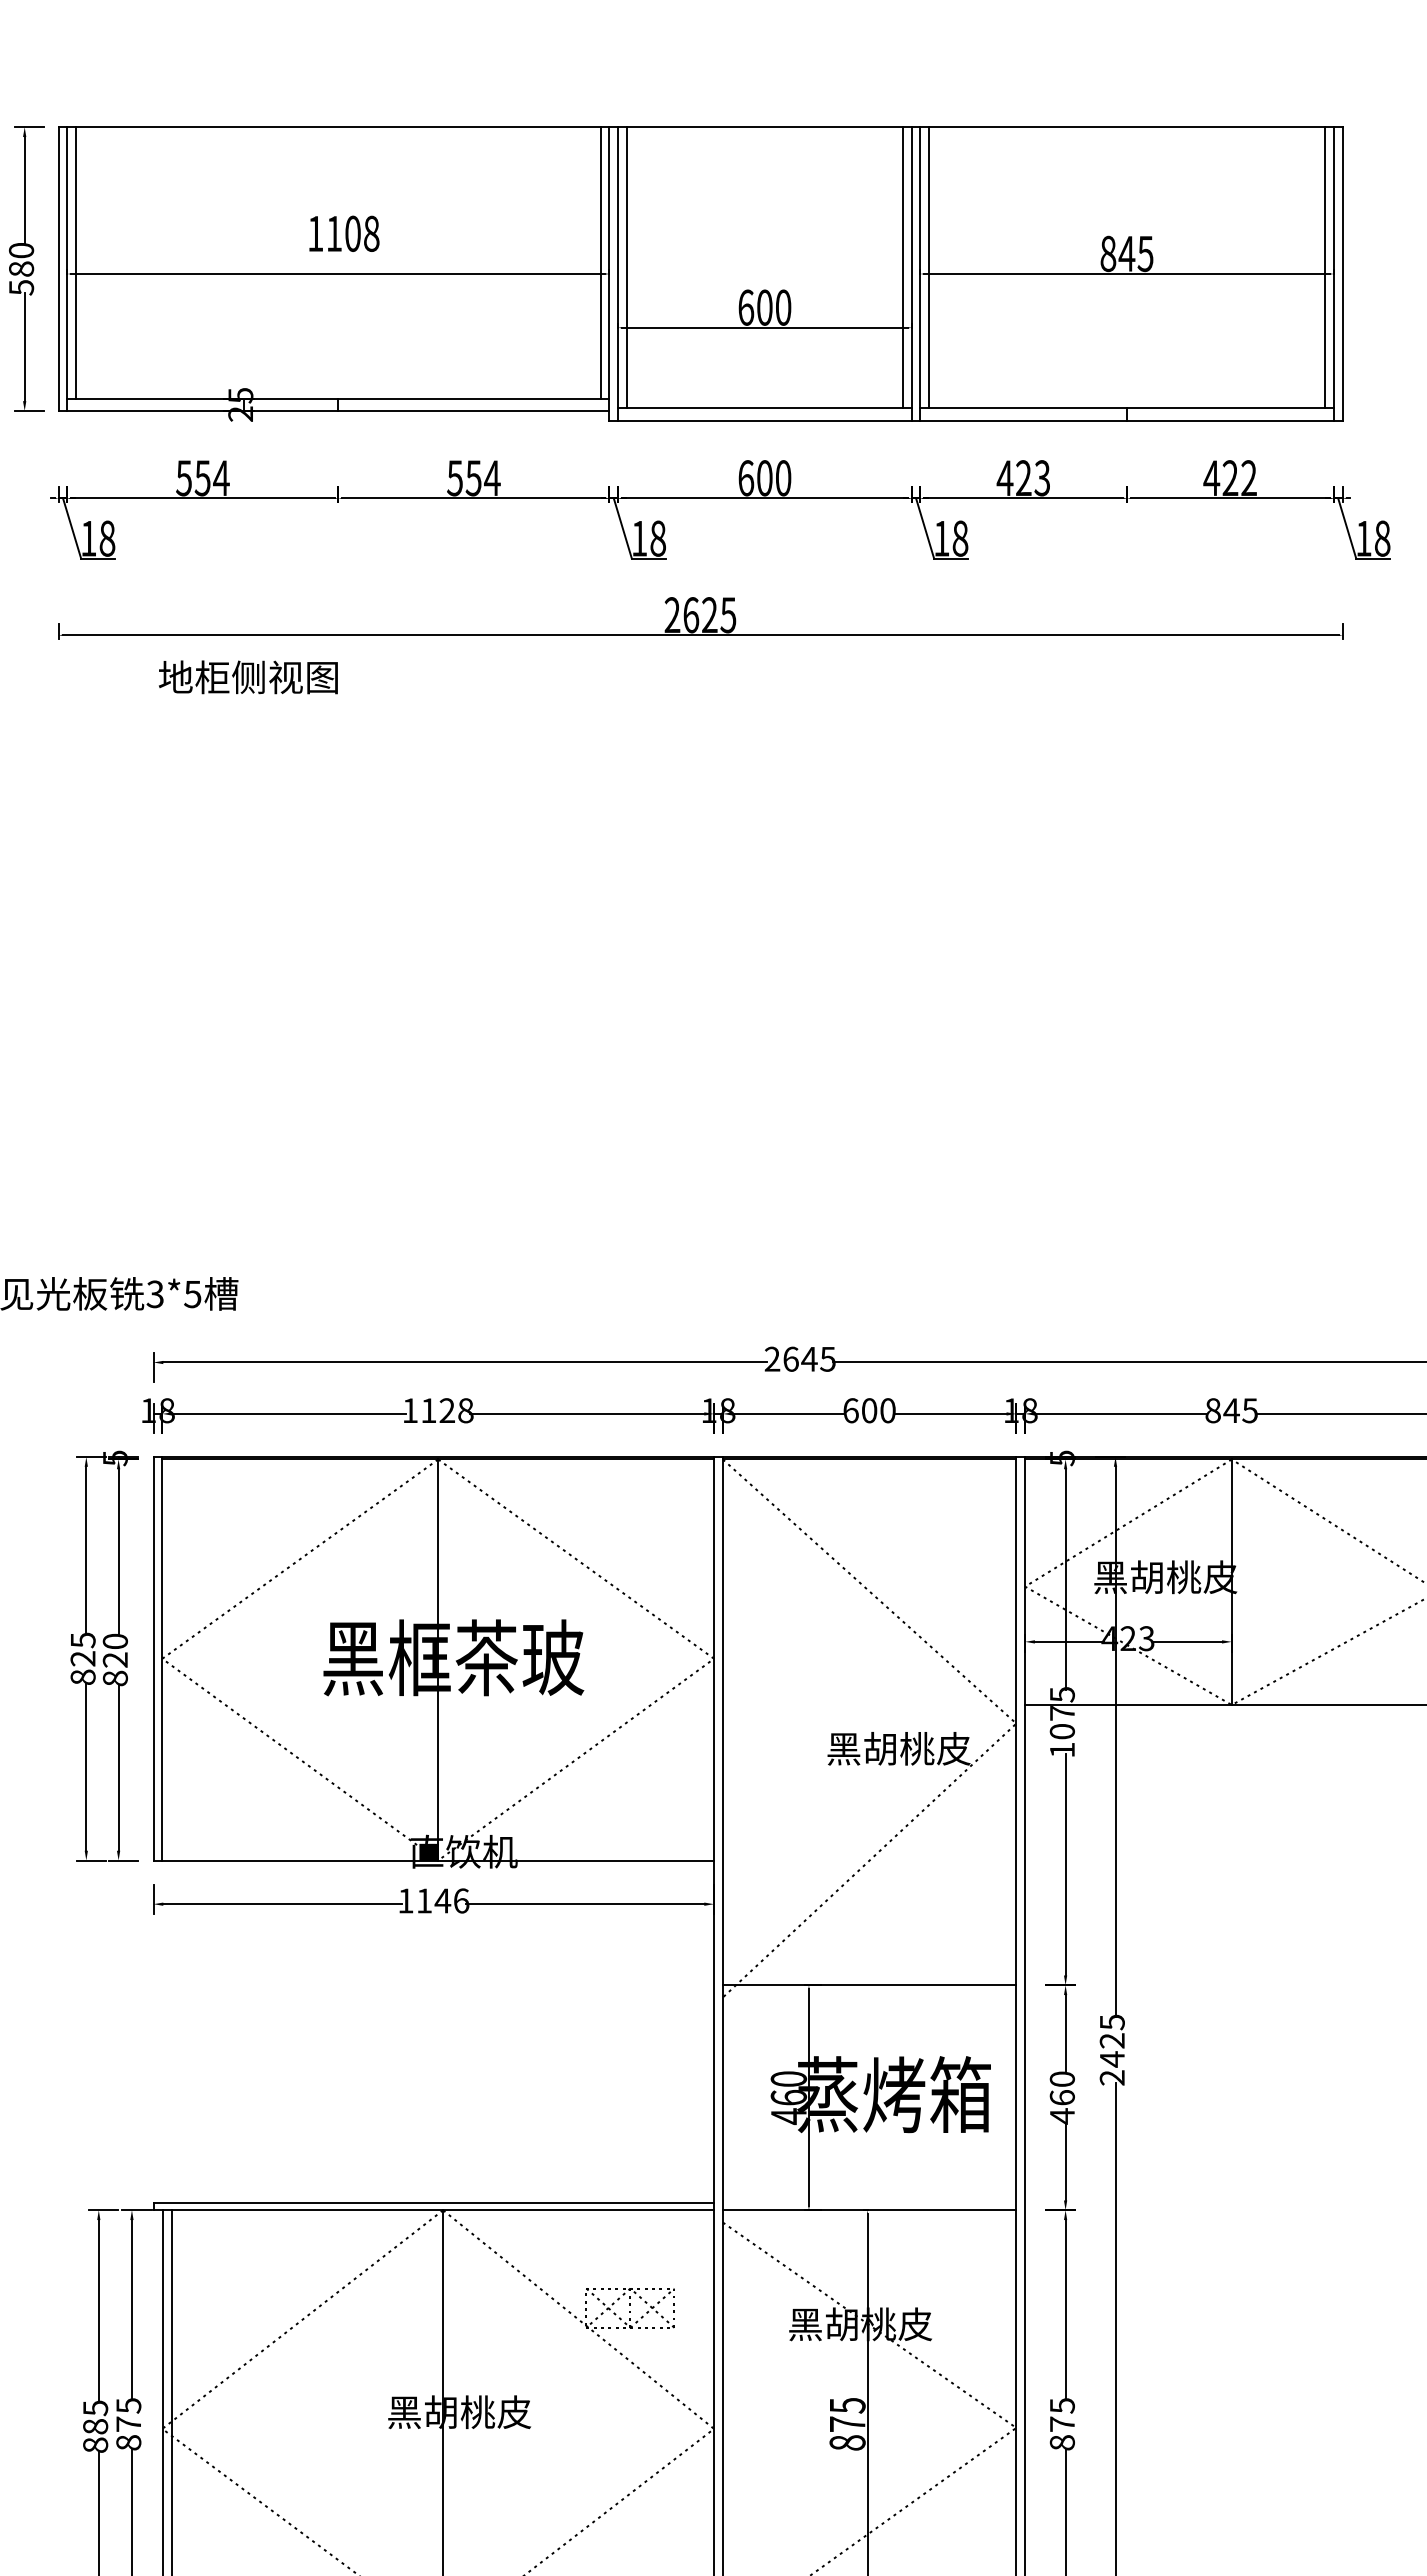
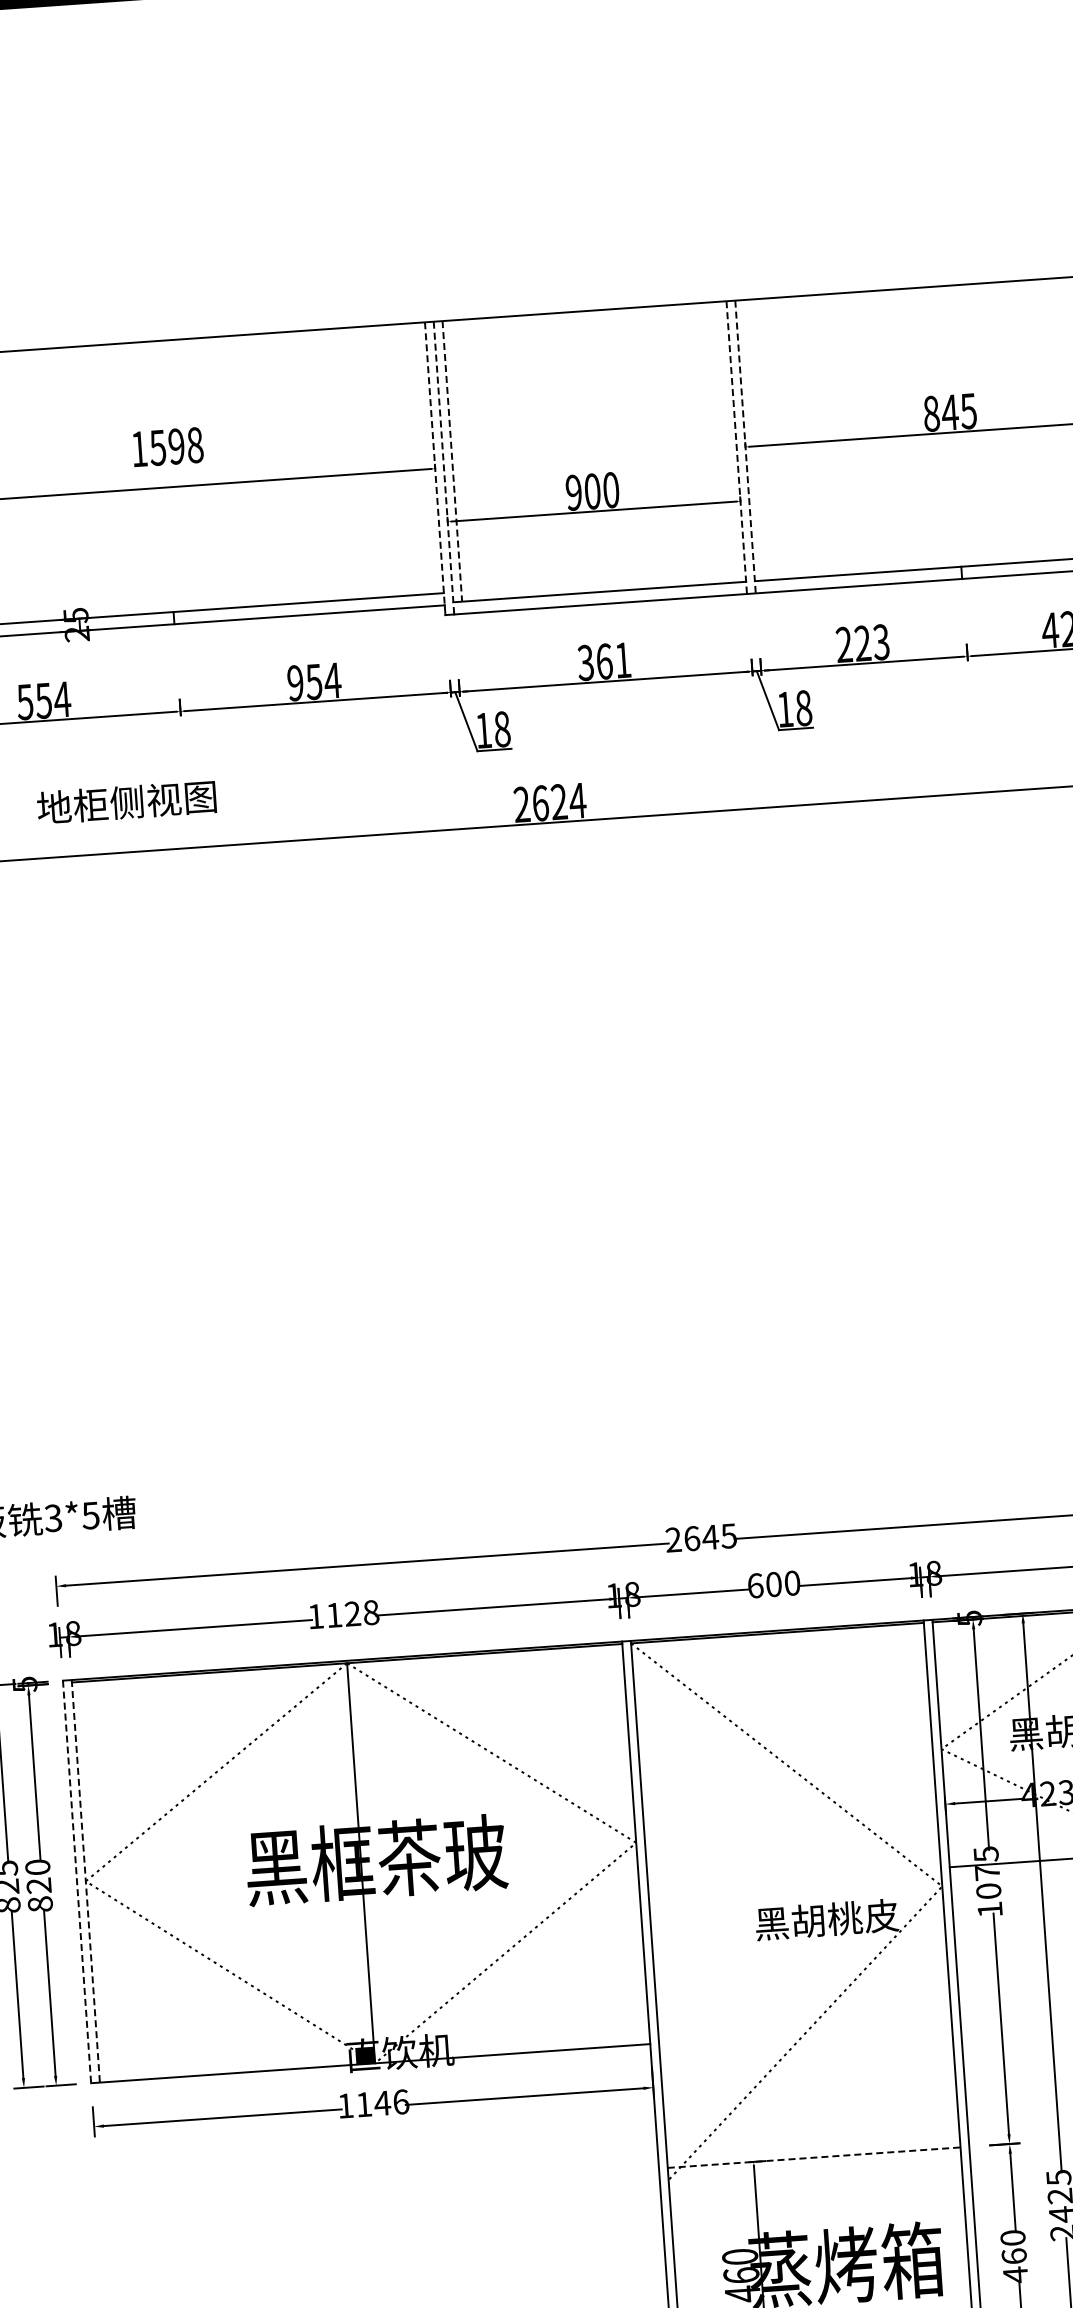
text: (343, 233) -> (167, 446), 1108 -> 1598
line: (600, 262) -> (425, 457), removed
line: (627, 267) -> (452, 460), solid -> dashed
line: (902, 267) -> (727, 441), removed
line: (929, 267) -> (754, 439), removed
line: (609, 269) -> (434, 464), solid -> dashed
line: (618, 273) -> (444, 467), solid -> dashed
line: (911, 273) -> (736, 447), solid -> dashed
line: (920, 273) -> (745, 446), solid -> dashed
text: (746, 307) -> (574, 492), 600 -> 900
text: (1004, 477) -> (843, 644), 423 -> 223
text: (454, 478) -> (294, 683), 554 -> 954
text: (764, 478) -> (604, 661), 600 -> 361
text: (728, 615) -> (577, 801), 2625 -> 2624
text: (248, 677) -> (126, 802), moved
line: (153, 1658) -> (76, 1881), solid -> dashed
line: (162, 1658) -> (85, 1881), solid -> dashed
line: (869, 1985) -> (814, 2157), solid -> dashed

